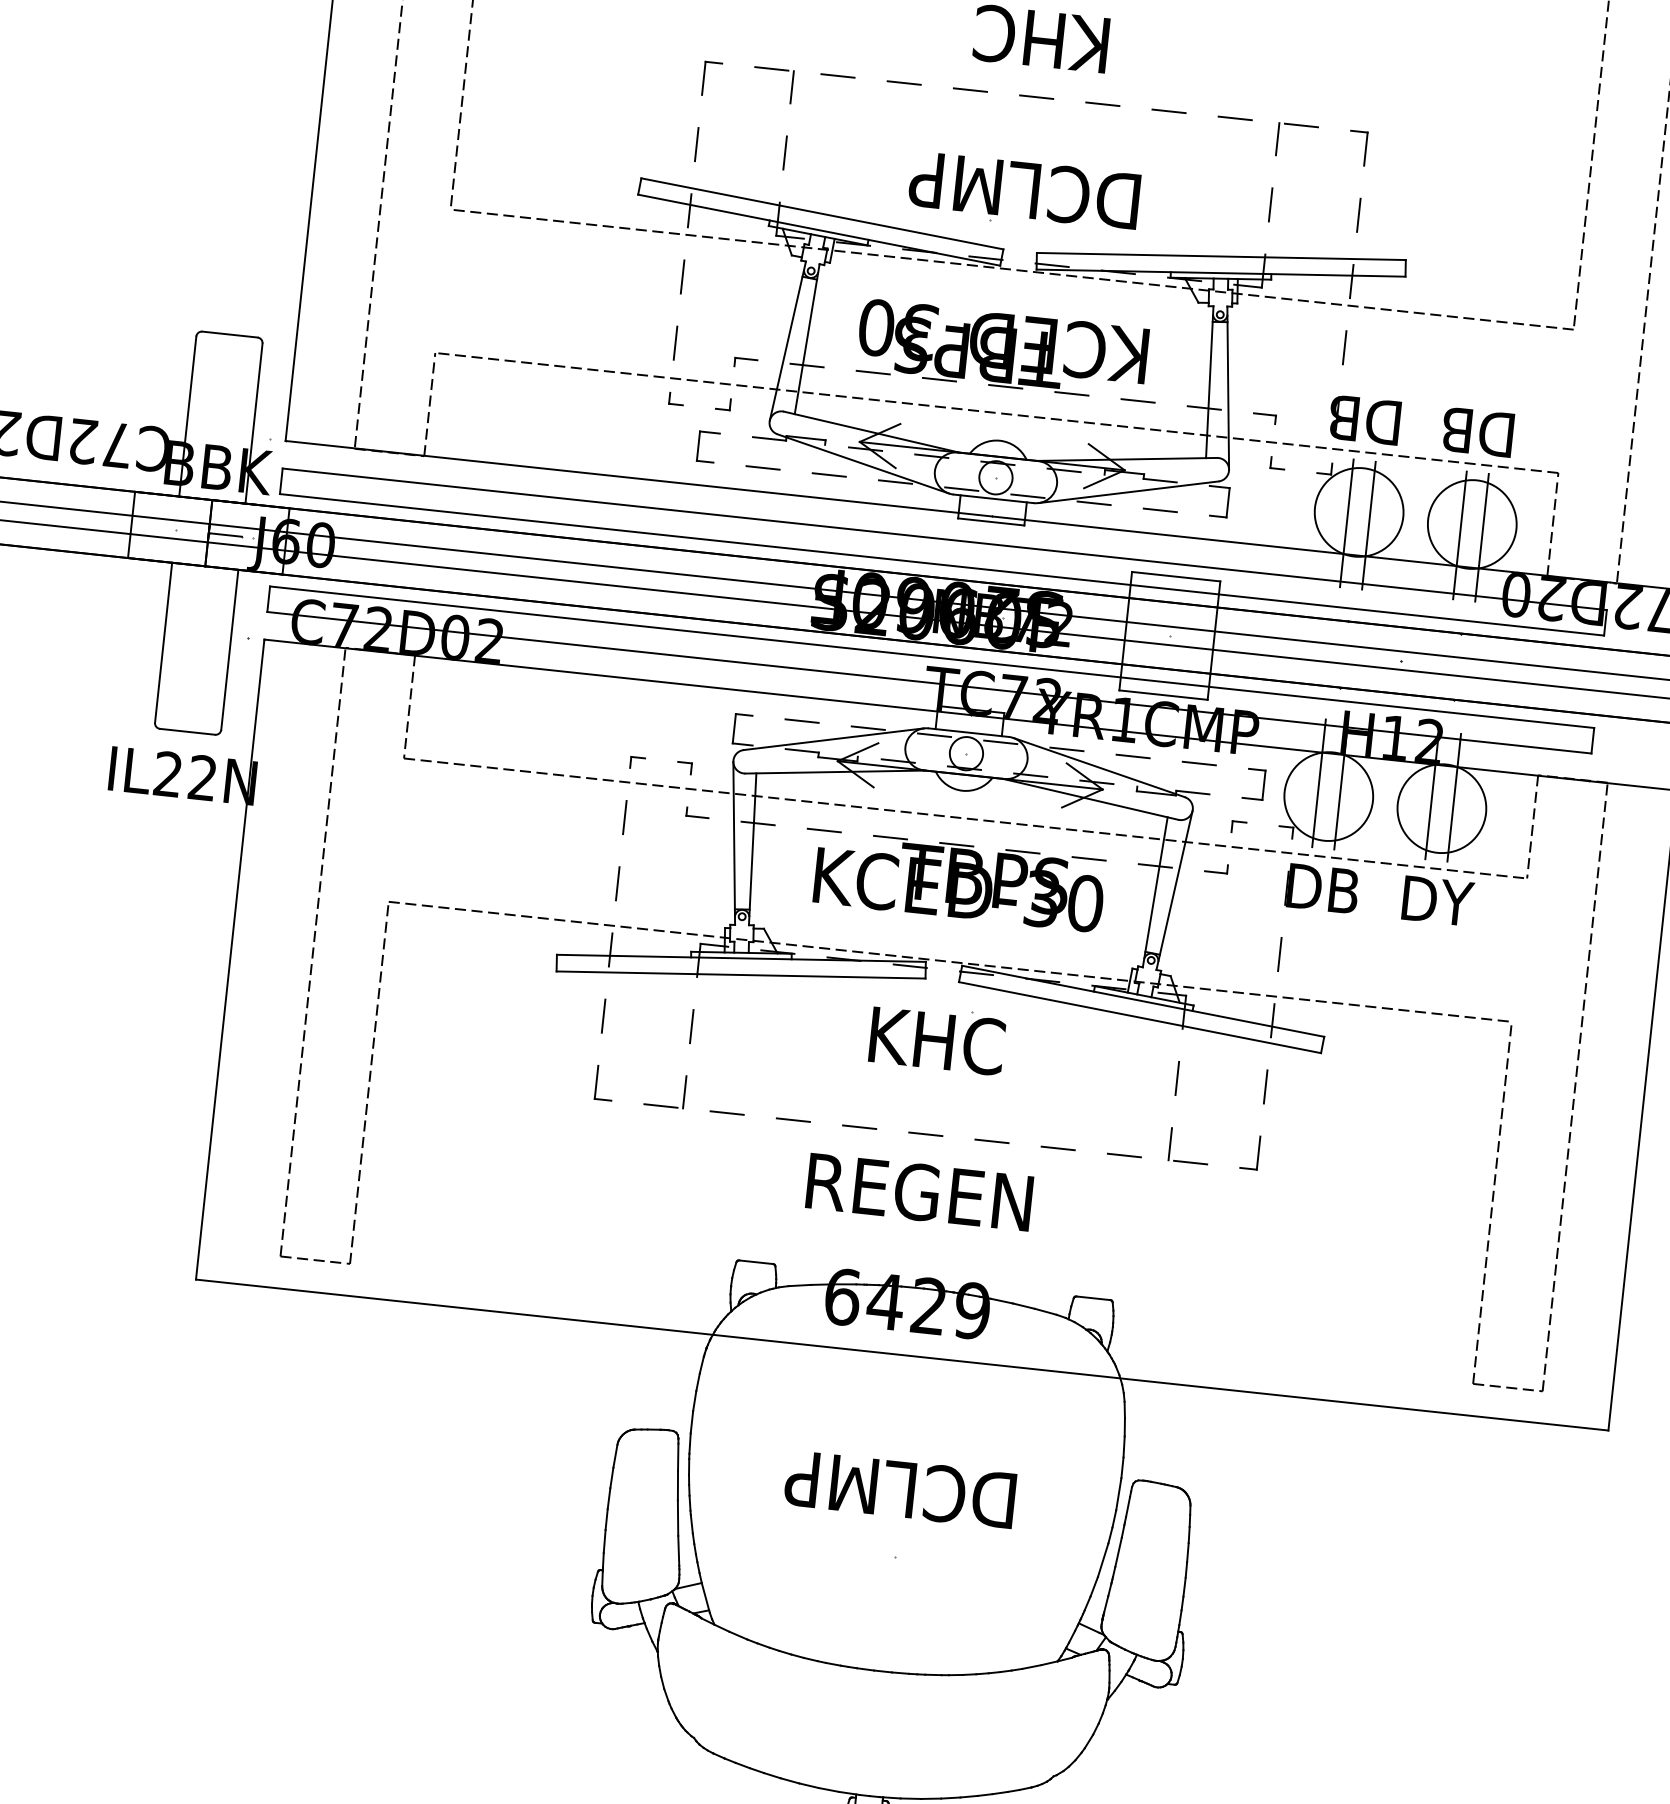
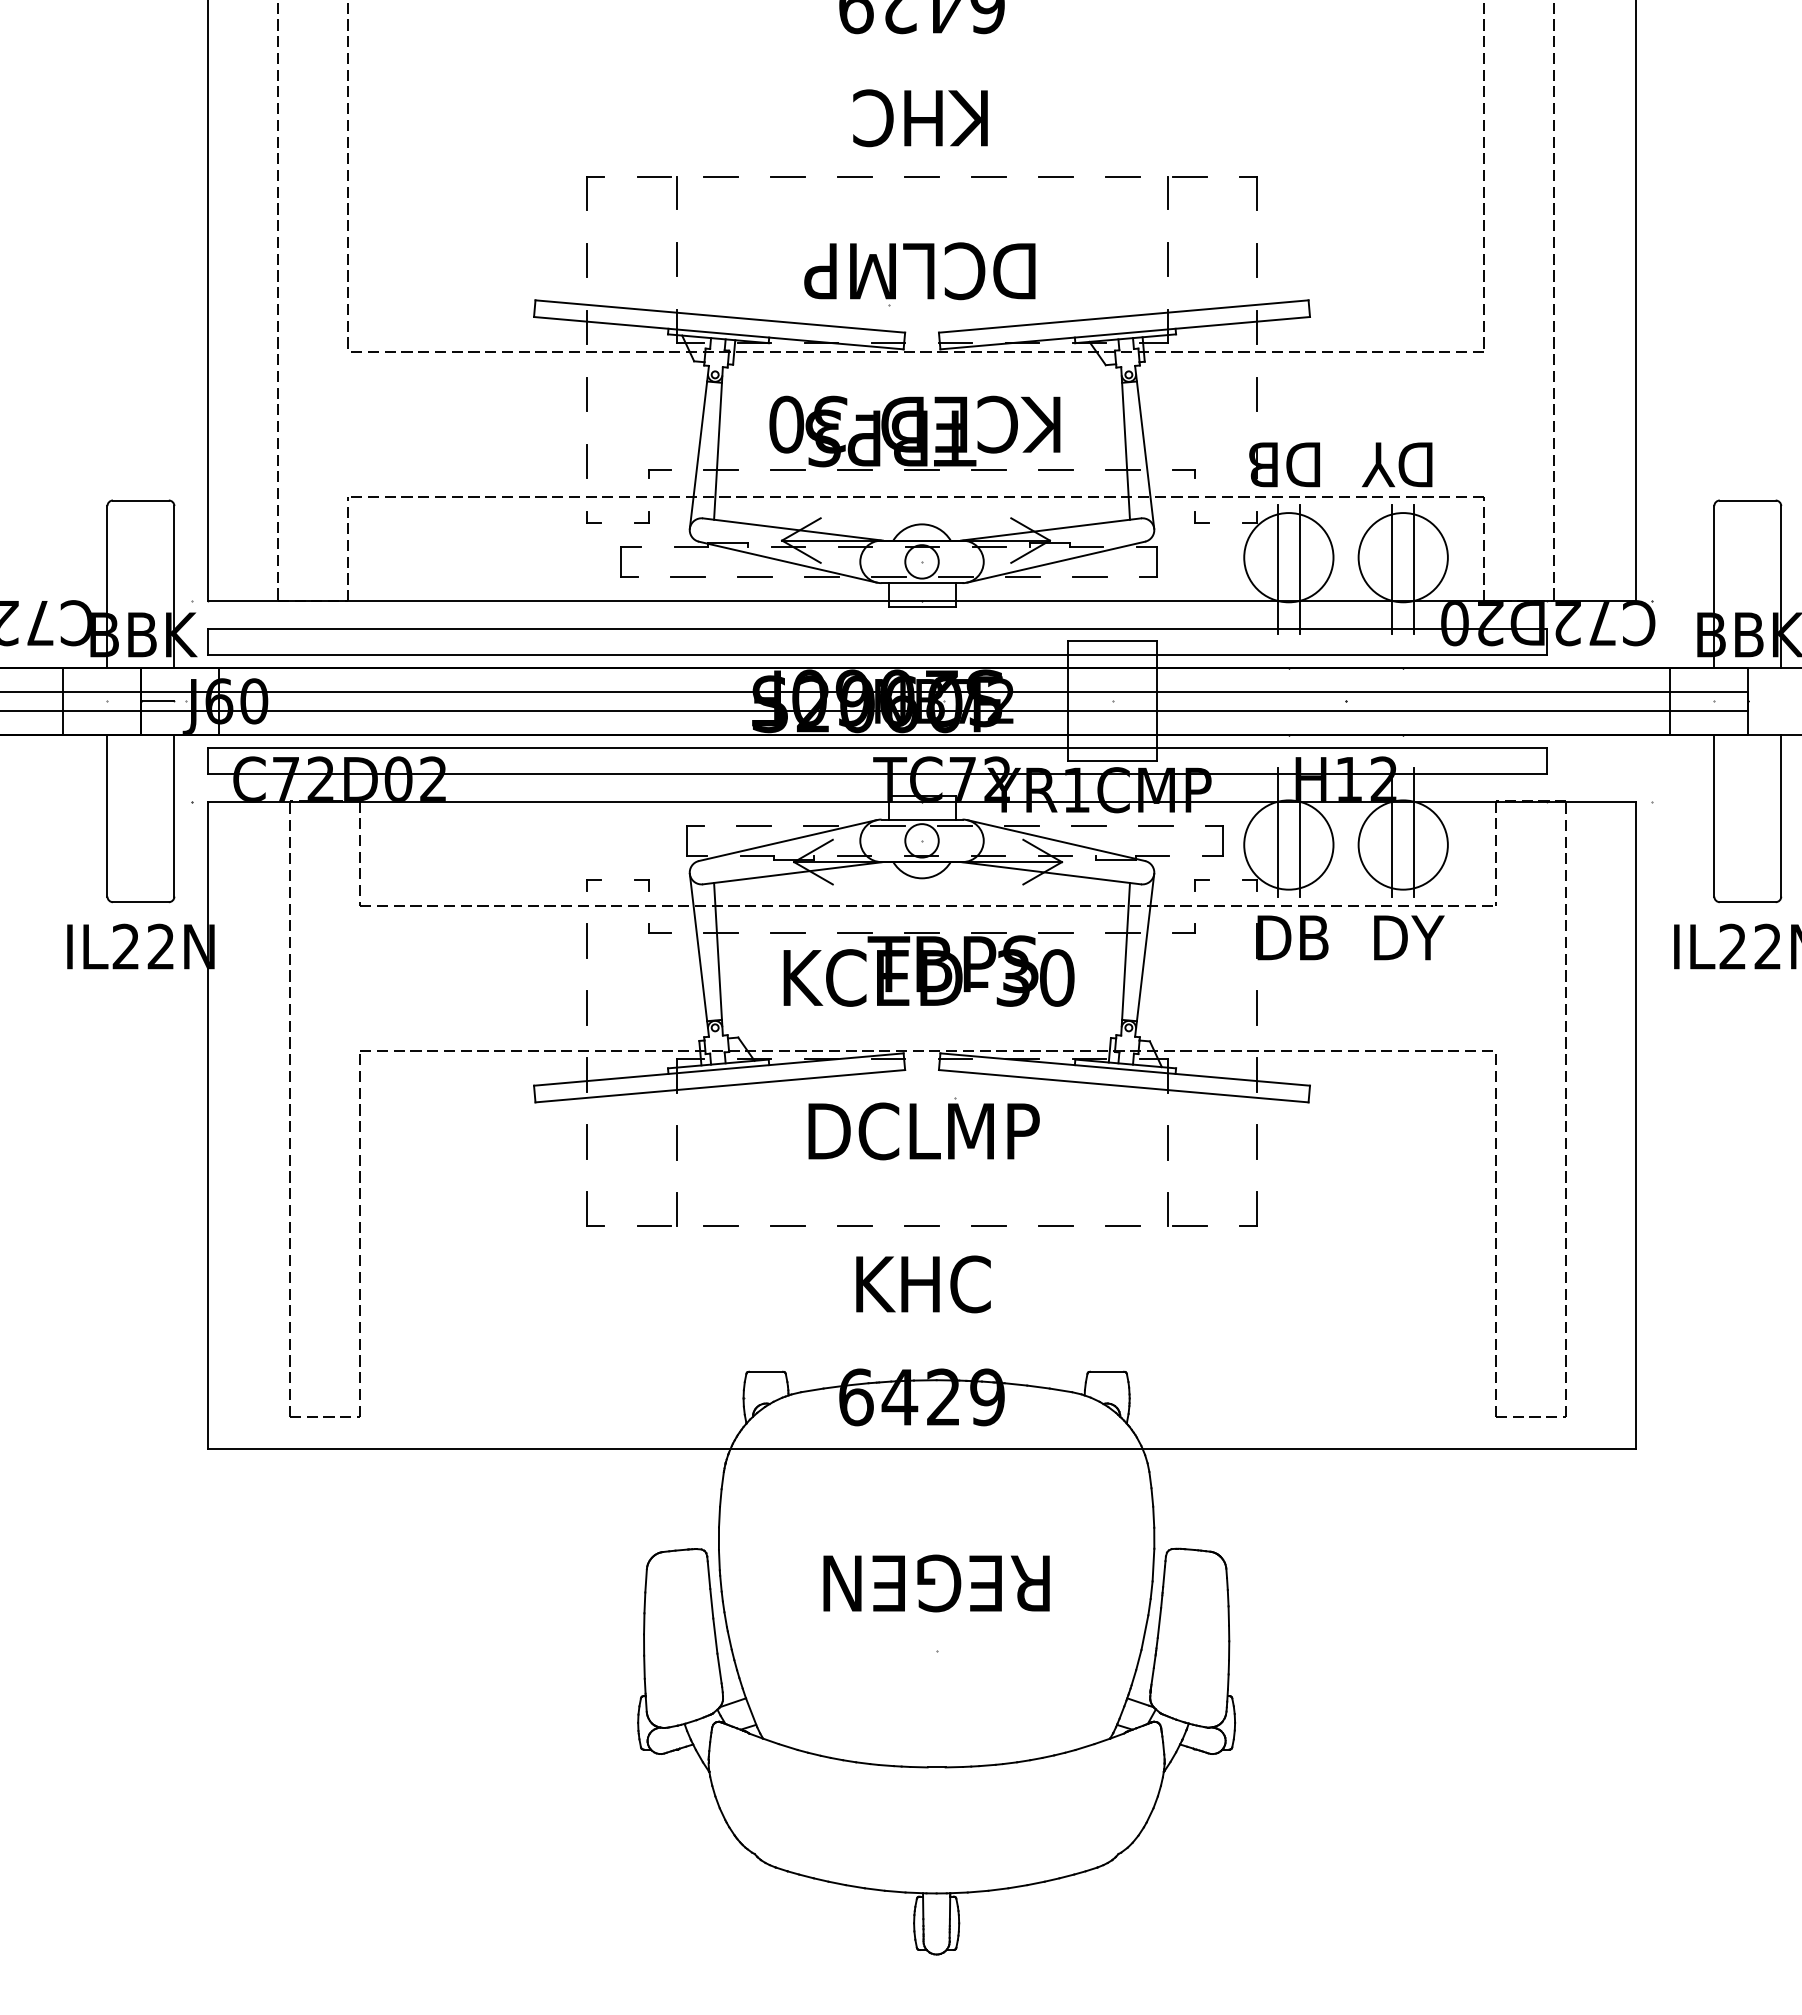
text: (1477, 431) -> (1398, 464), DB -> DY
text: (937, 1041) -> (923, 1131), KHC -> DCLMP
text: (920, 1192) -> (922, 1284), REGEN -> KHC
text: (899, 1489) -> (933, 1583), DCLMP -> REGEN

